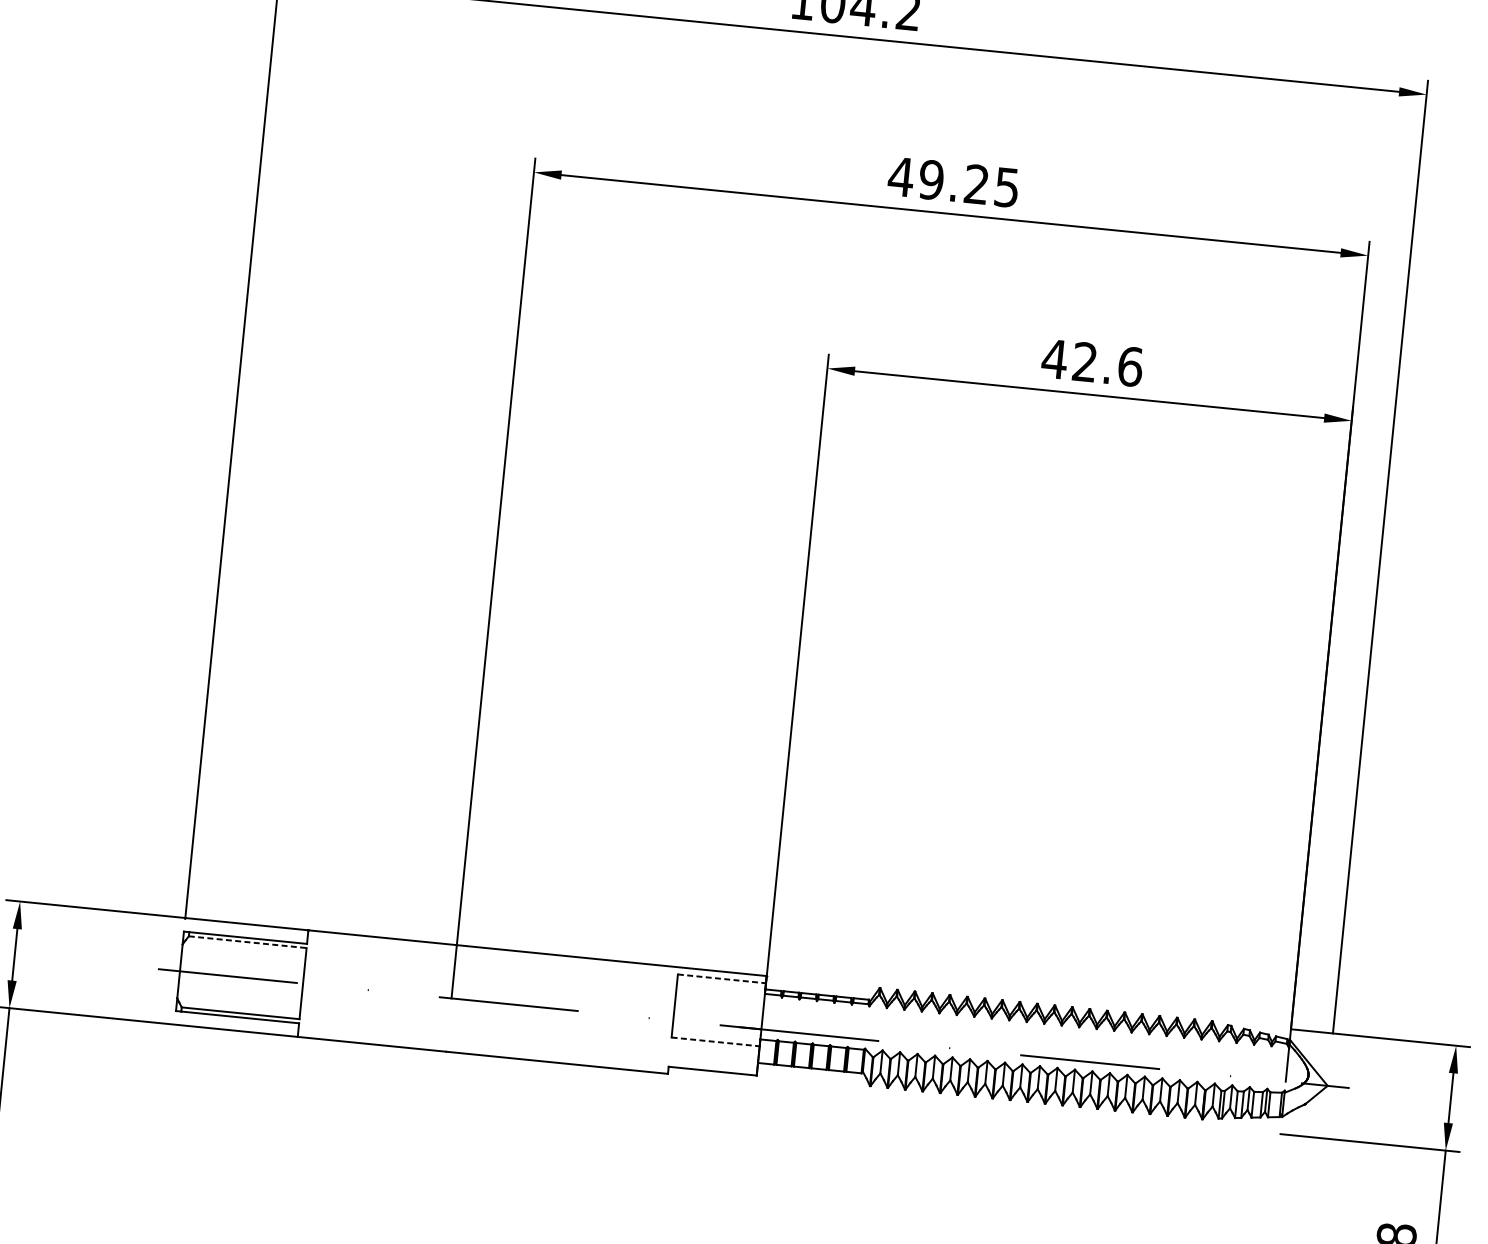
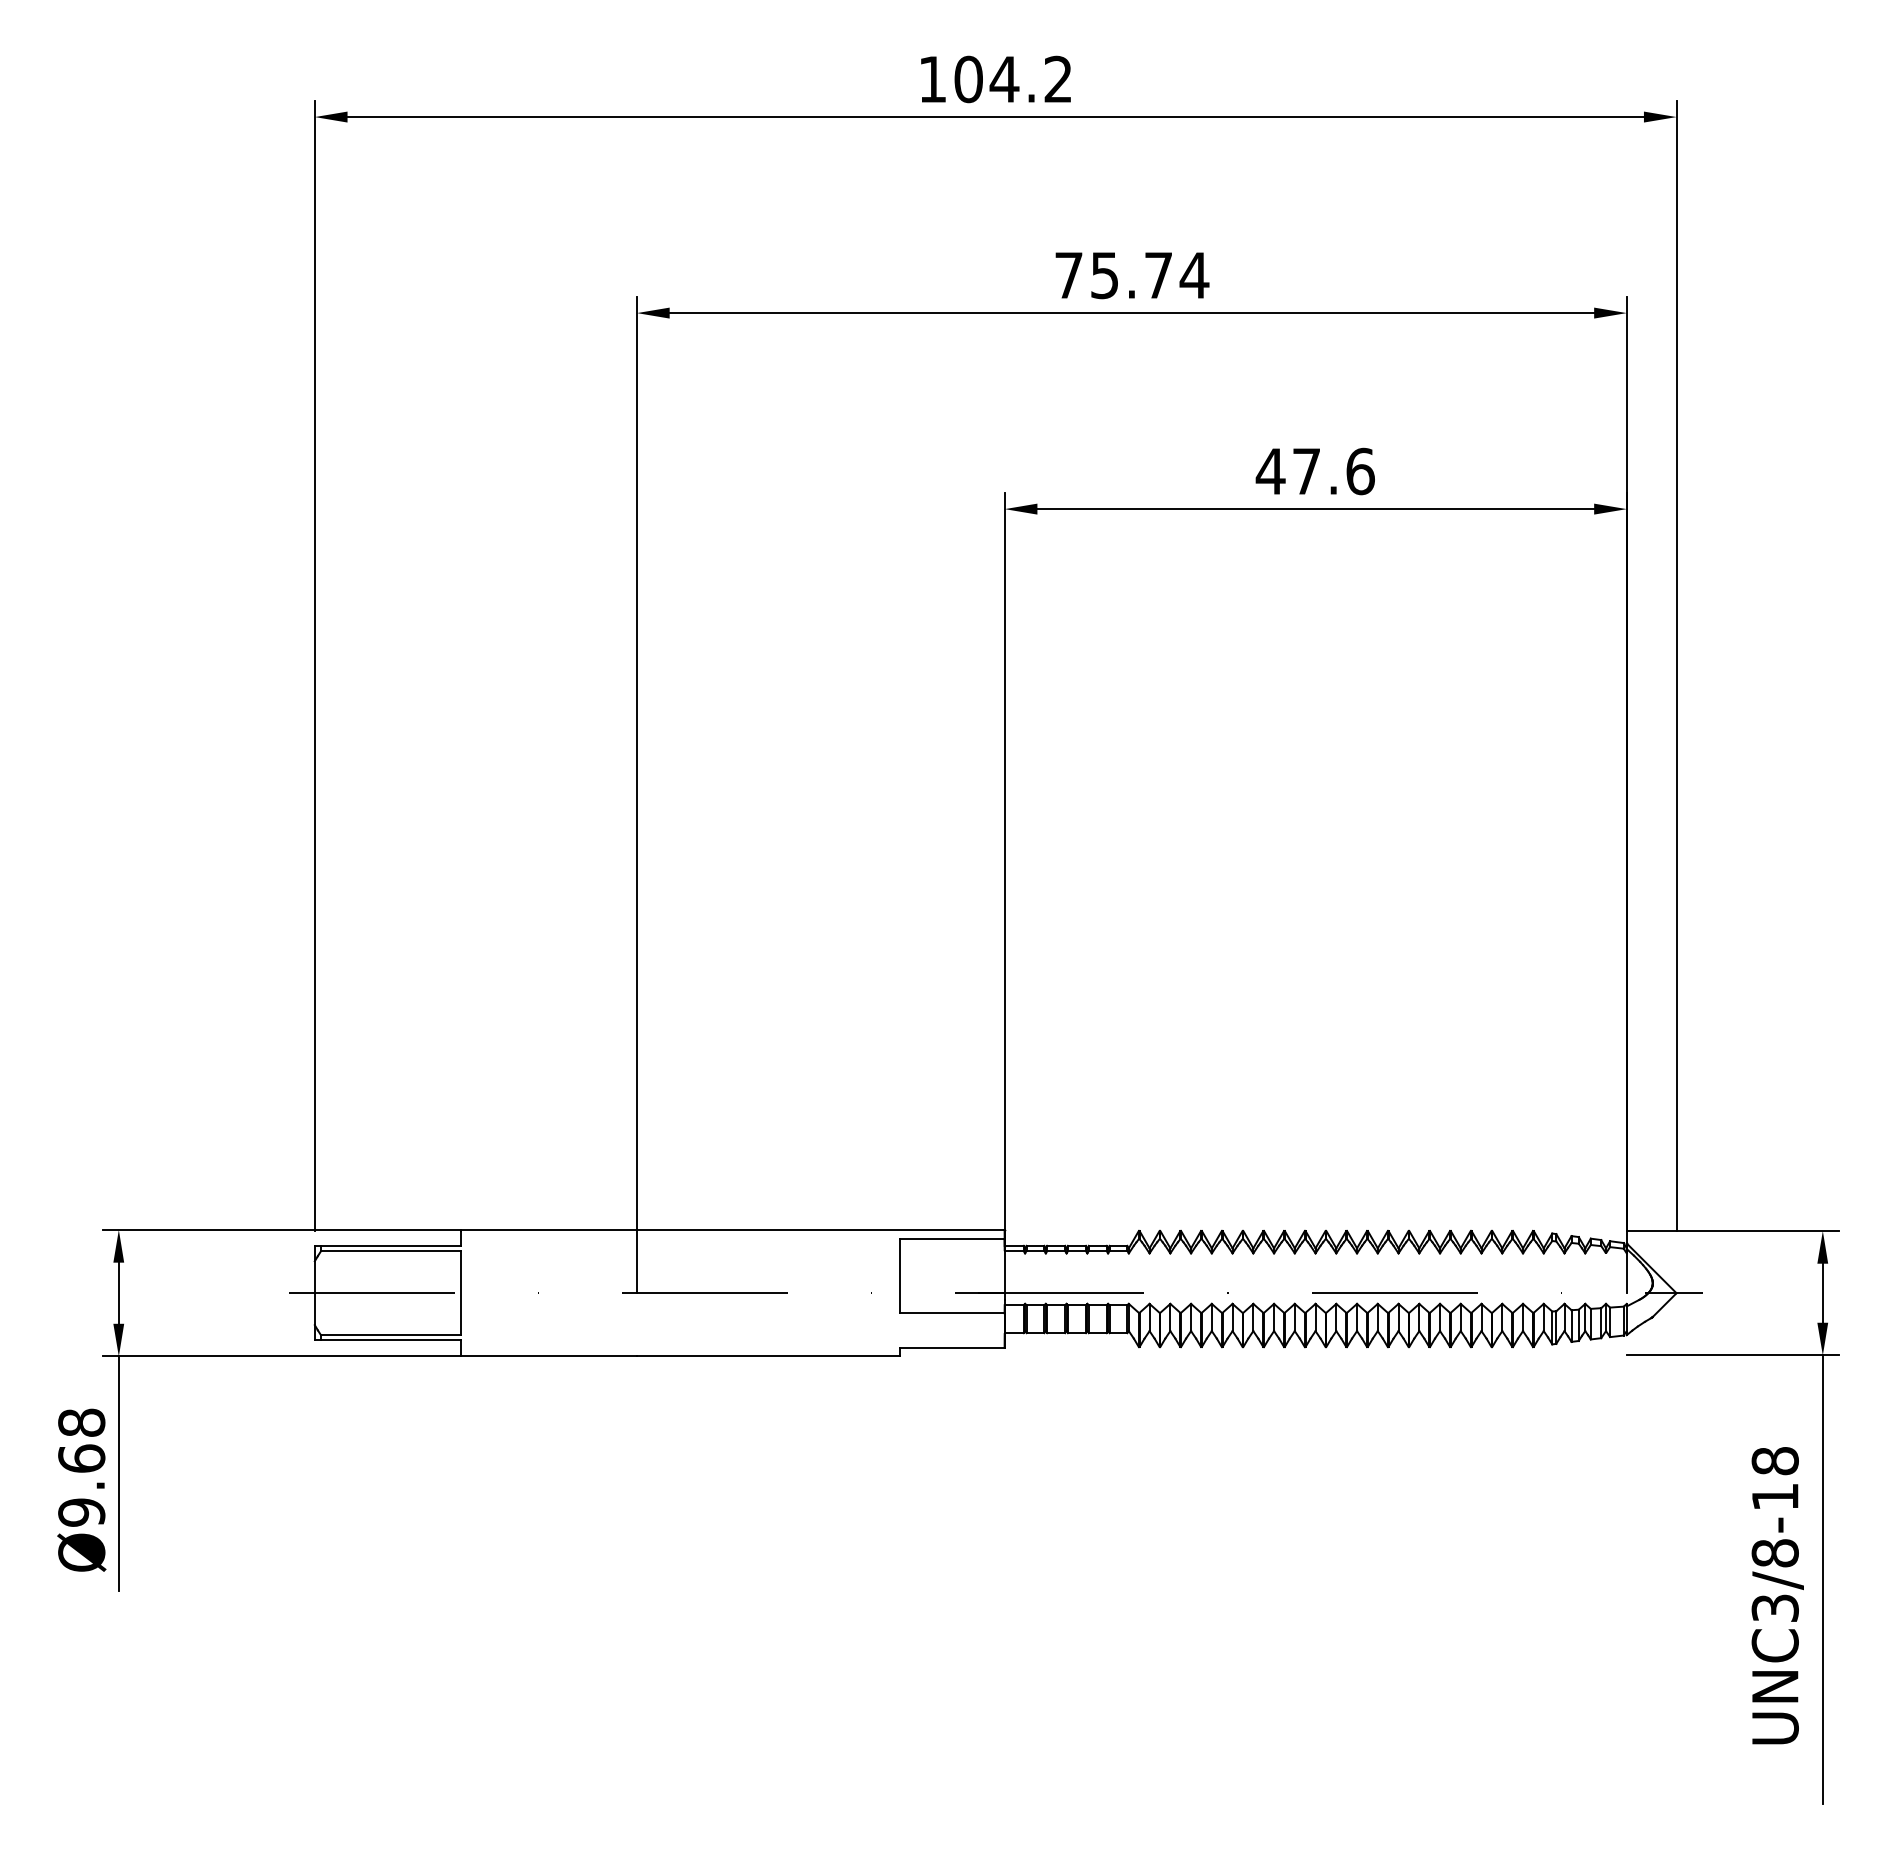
text: (953, 182) -> (1131, 275), 49.25 -> 75.74
text: (1084, 361) -> (1306, 470), 42.6 -> 47.6
line: (248, 942) -> (391, 1251), dashed -> solid
line: (722, 978) -> (952, 1238), dashed -> solid
line: (715, 1042) -> (952, 1313), dashed -> solid

